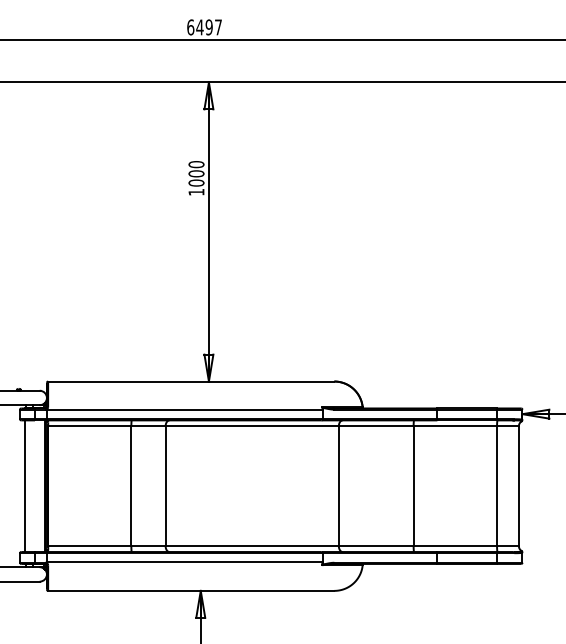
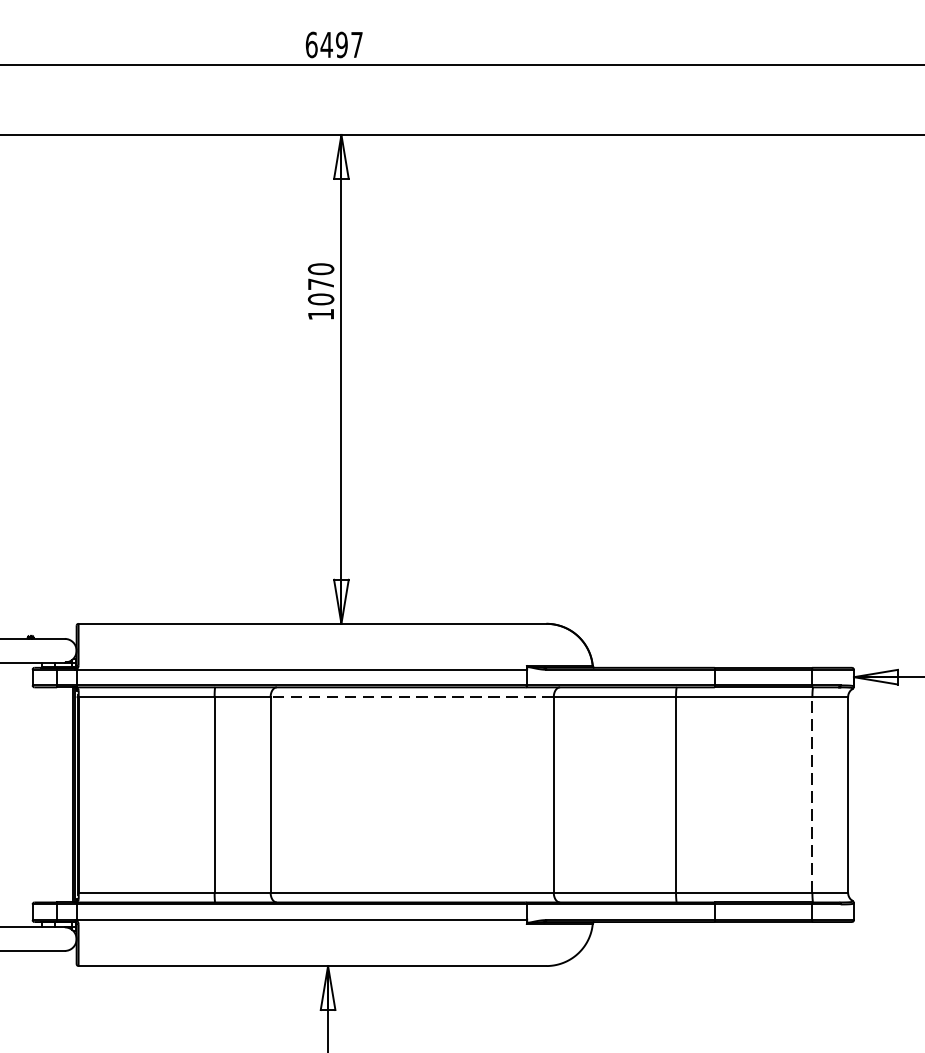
text: (196, 173) -> (321, 283), 1000 -> 1070
line: (252, 426) -> (412, 697), solid -> dashed
line: (24, 486) -> (39, 795), removed
line: (497, 486) -> (813, 795), solid -> dashed

